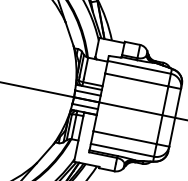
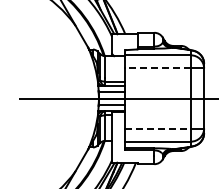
line: (137, 80) -> (158, 68), solid -> dashed
line: (125, 137) -> (158, 128), solid -> dashed

